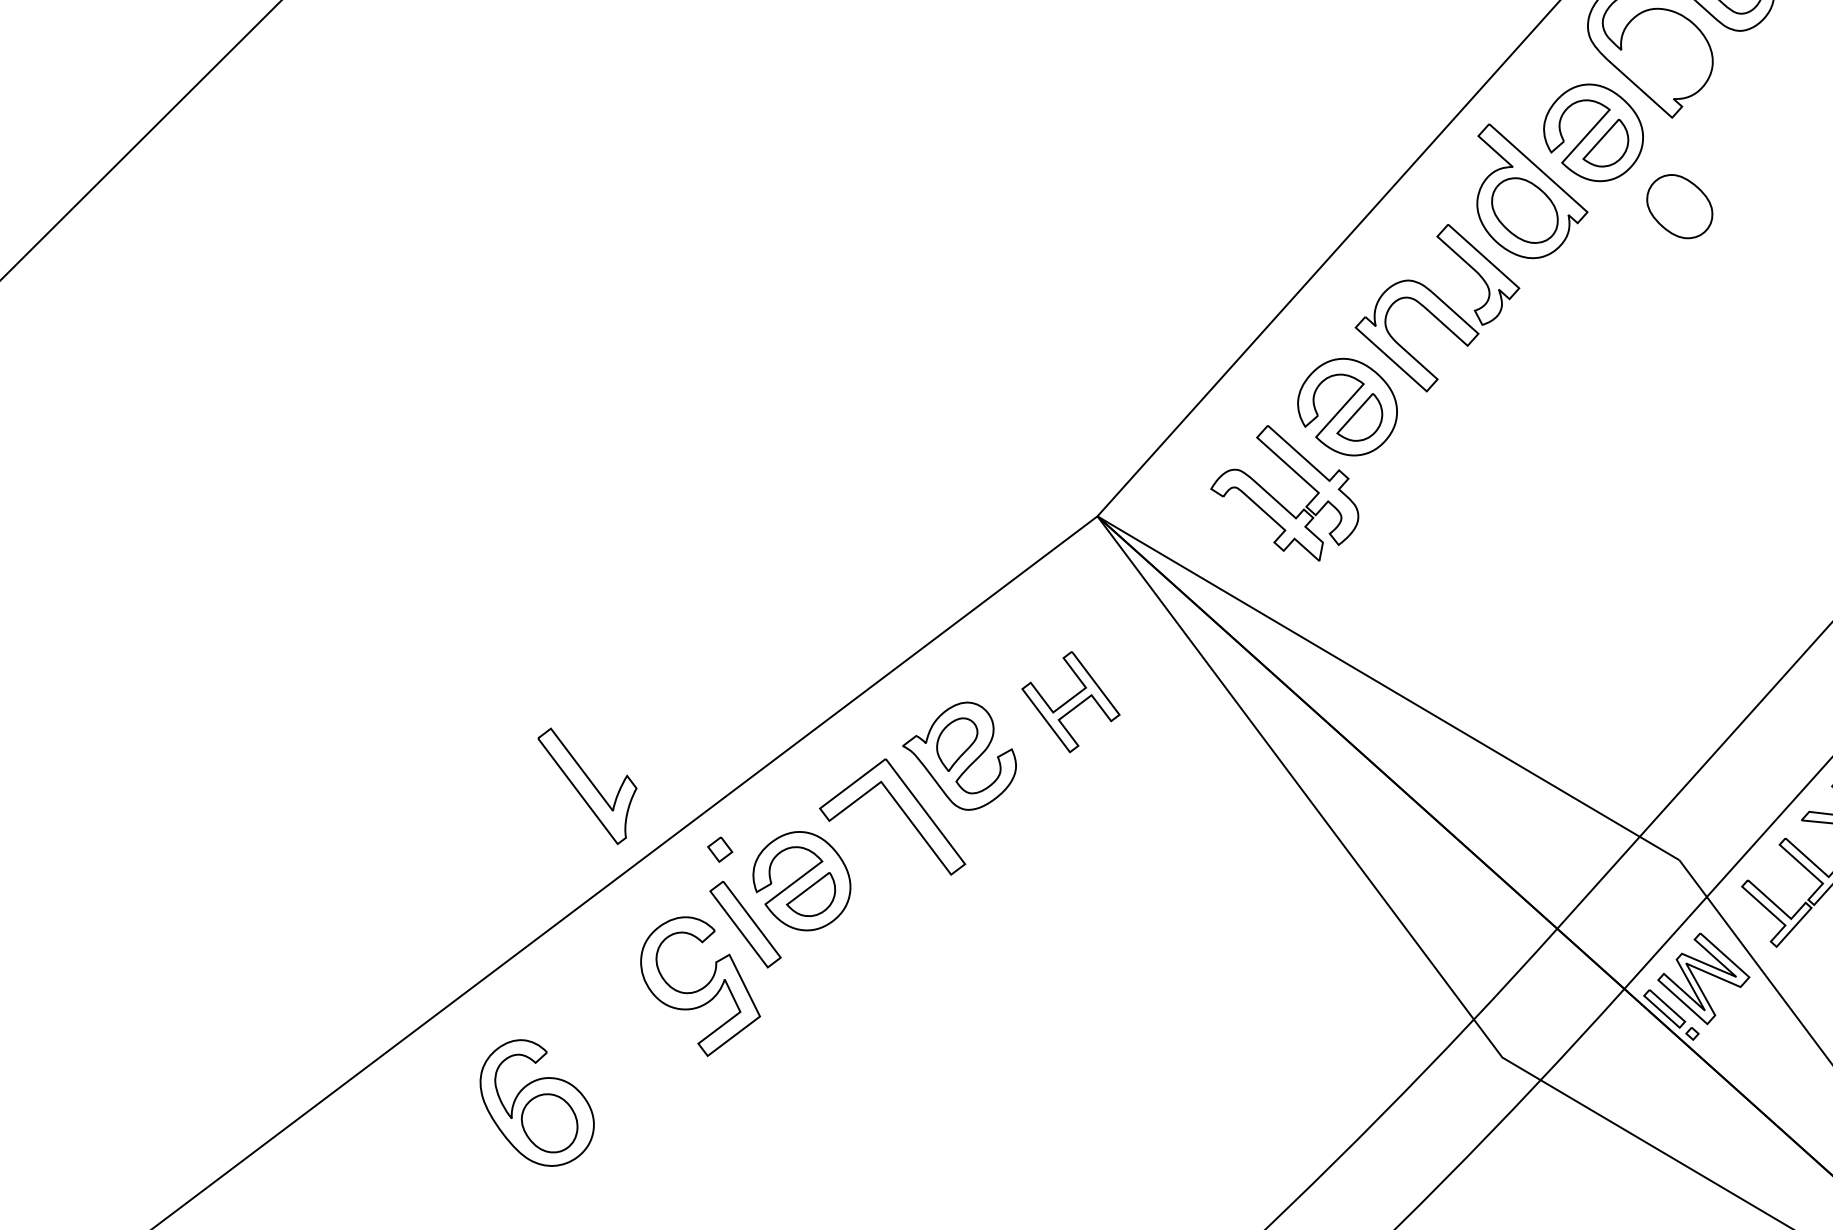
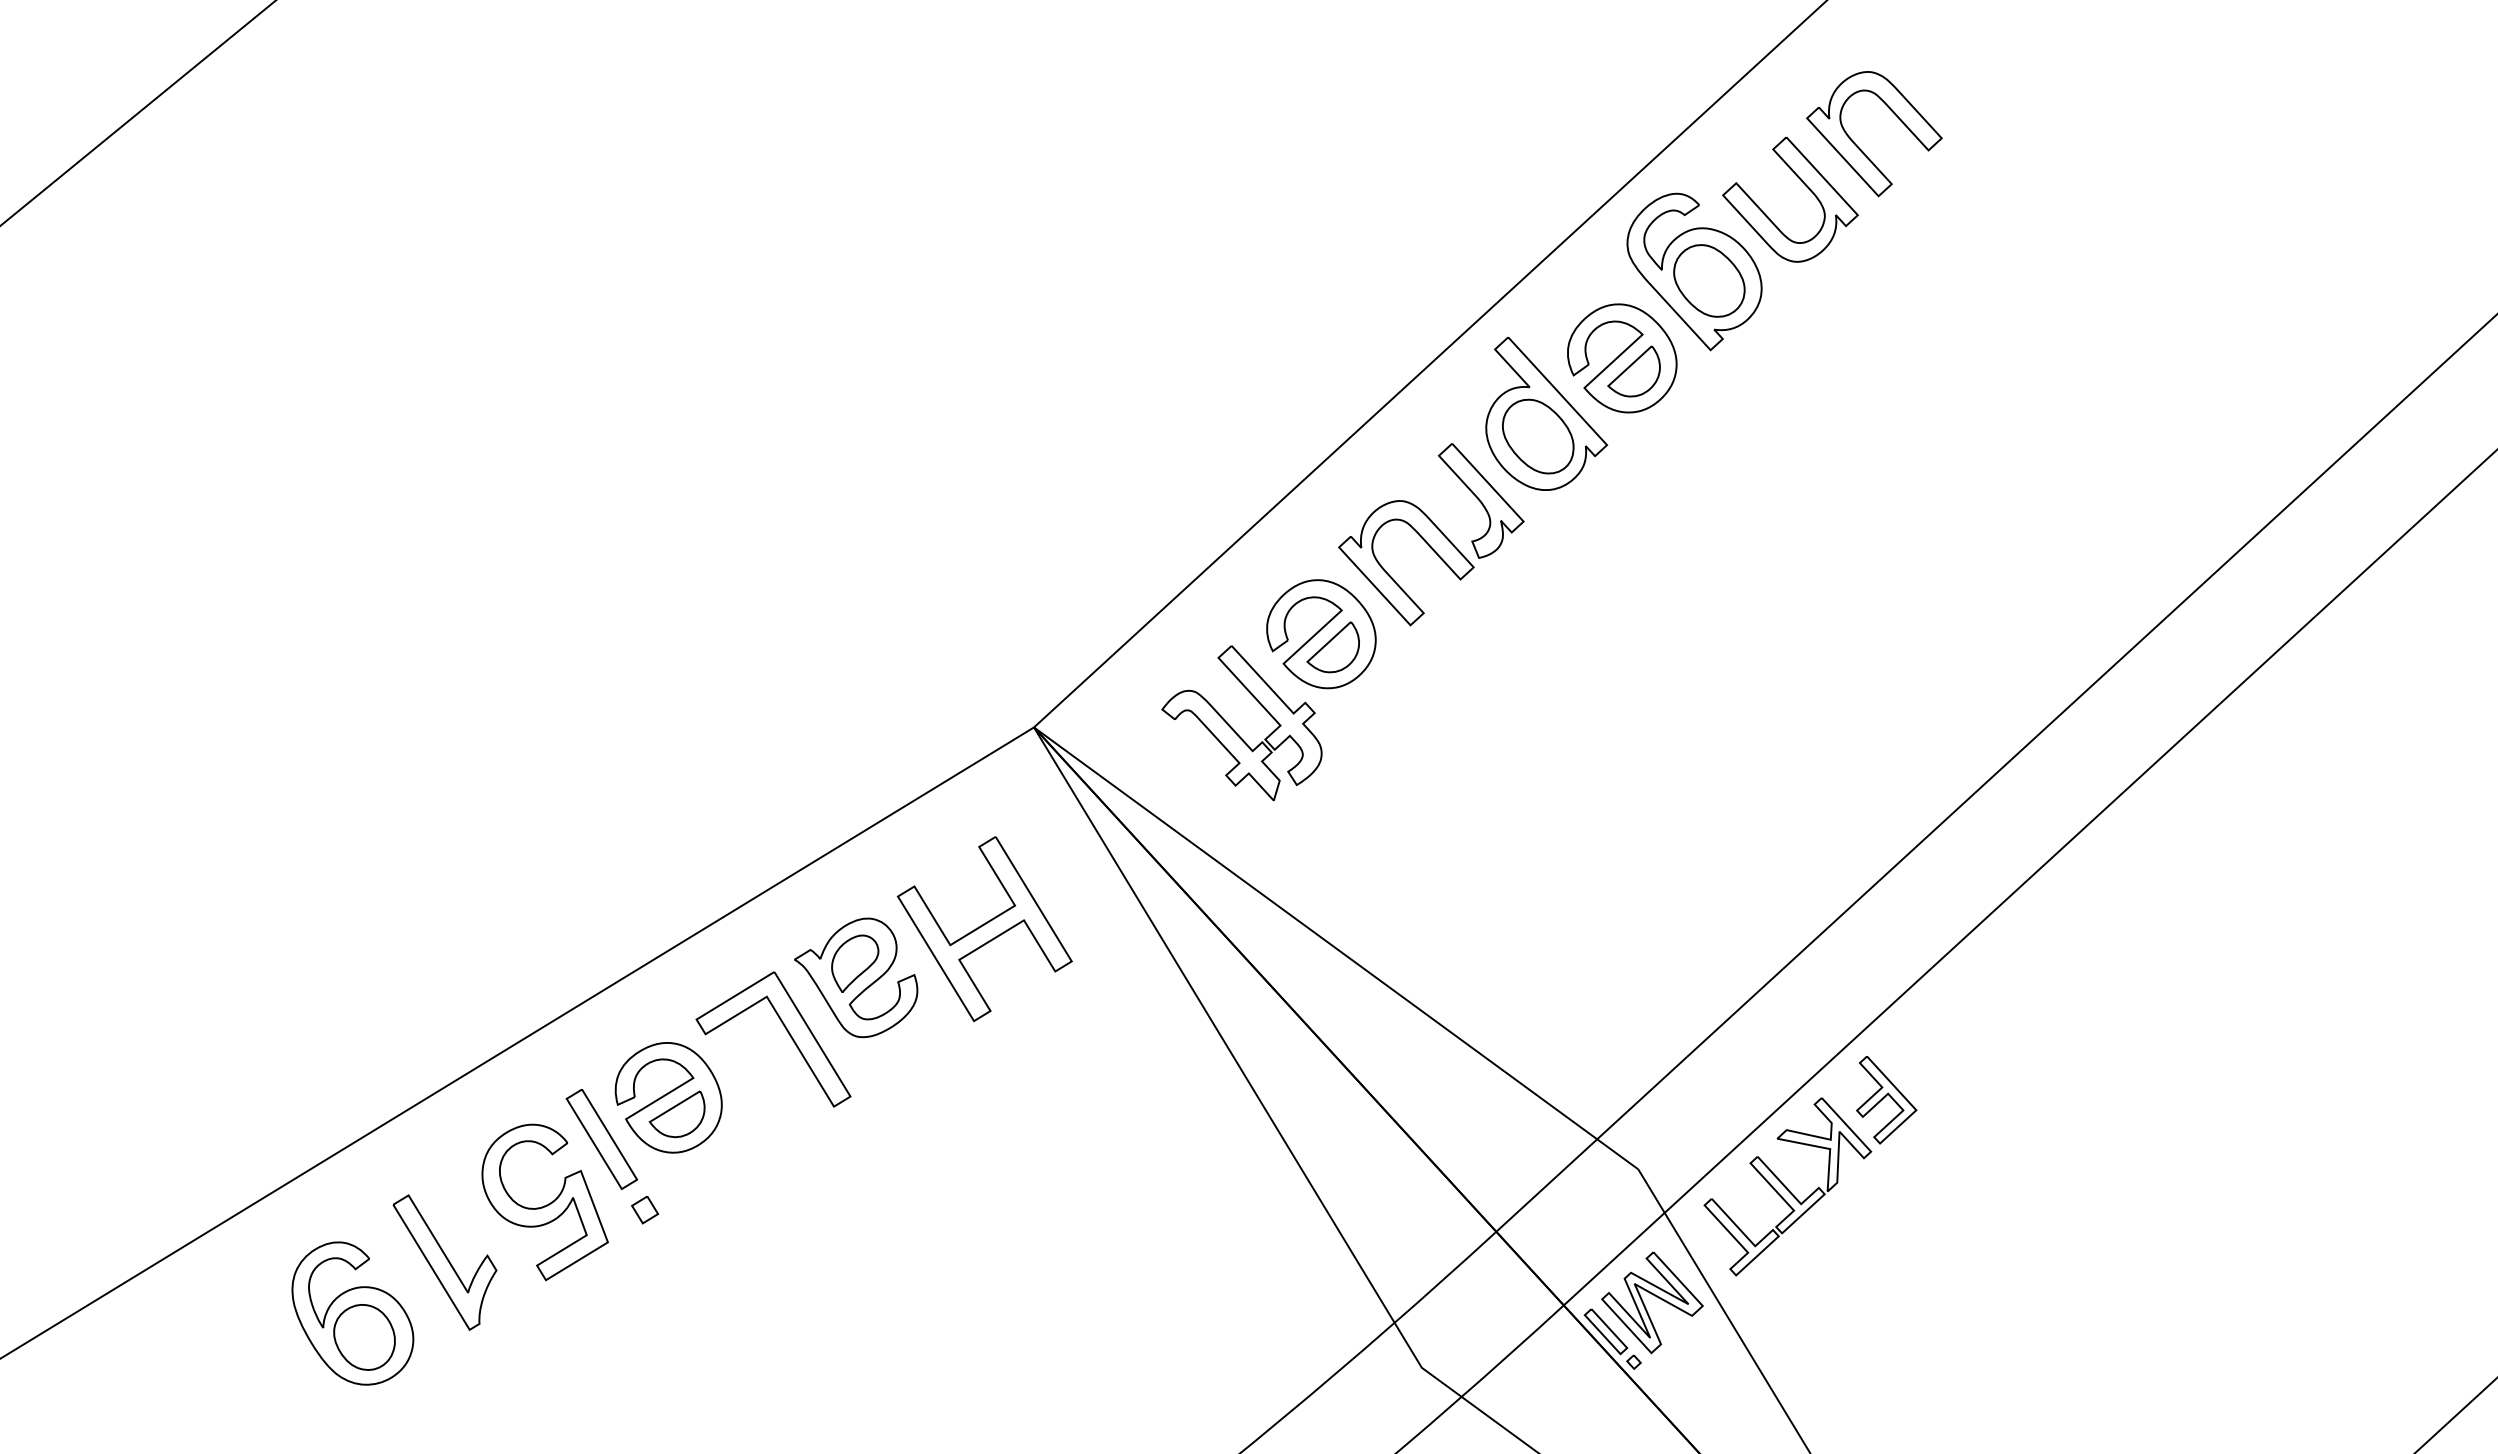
part: (1679, 206) -> (1709, 280), moved
part: (1070, 702) -> (984, 929), size x1.67
part: (589, 785) -> (444, 1262), moved
part: (720, 849) -> (645, 1209), moved

